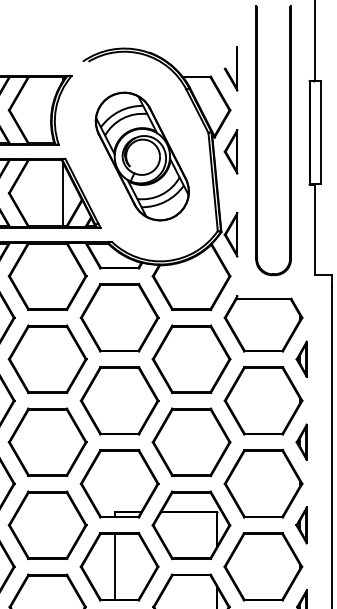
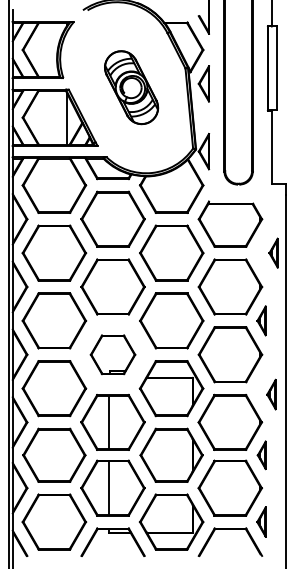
part: (142, 156) -> (131, 87), size x0.7
part: (301, 358) -> (273, 252), moved
part: (118, 483) -> (112, 354), size x0.7
part: (301, 525) -> (271, 394), moved

